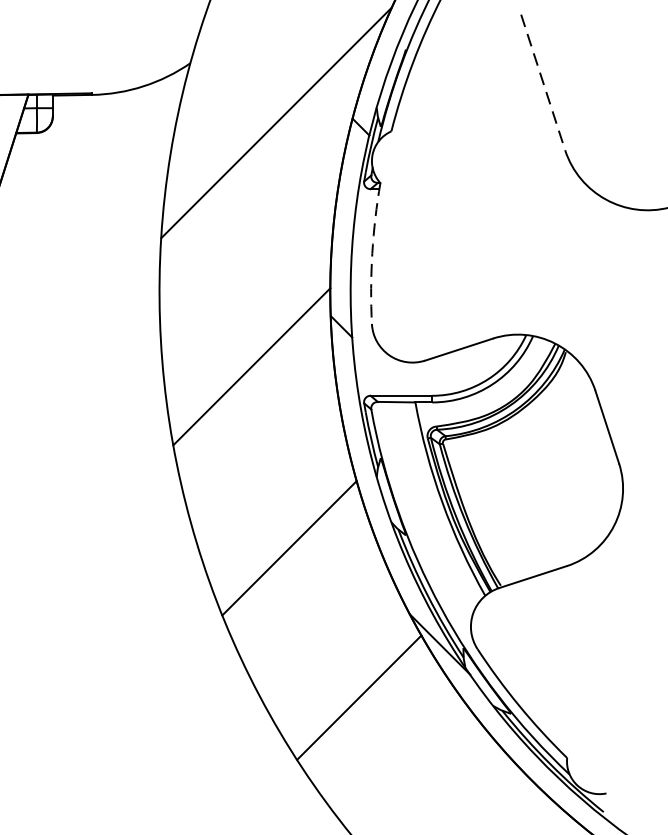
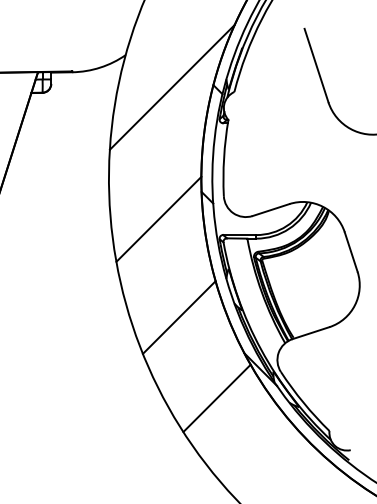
line: (543, 82) -> (316, 65), dashed -> solid
arc: (373, 252) -> (224, 157), dashed -> solid

